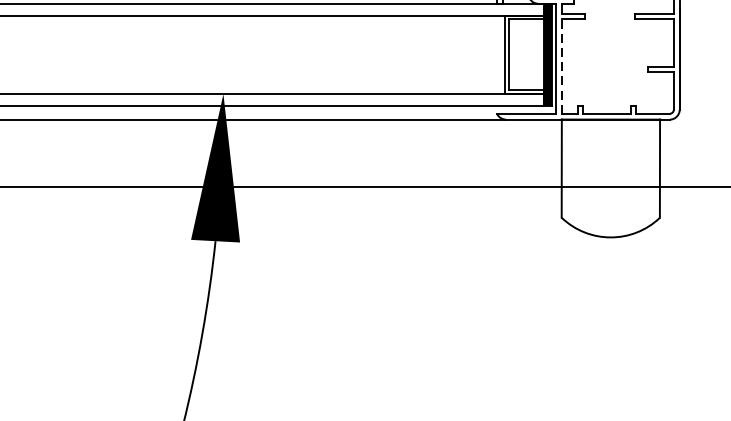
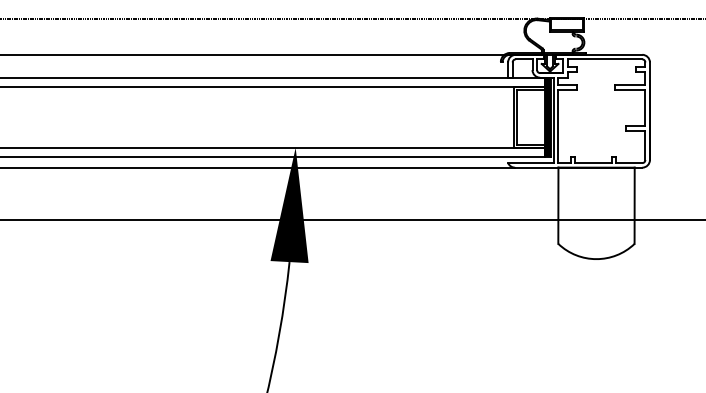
line: (561, 66) -> (558, 126), dashed -> solid

